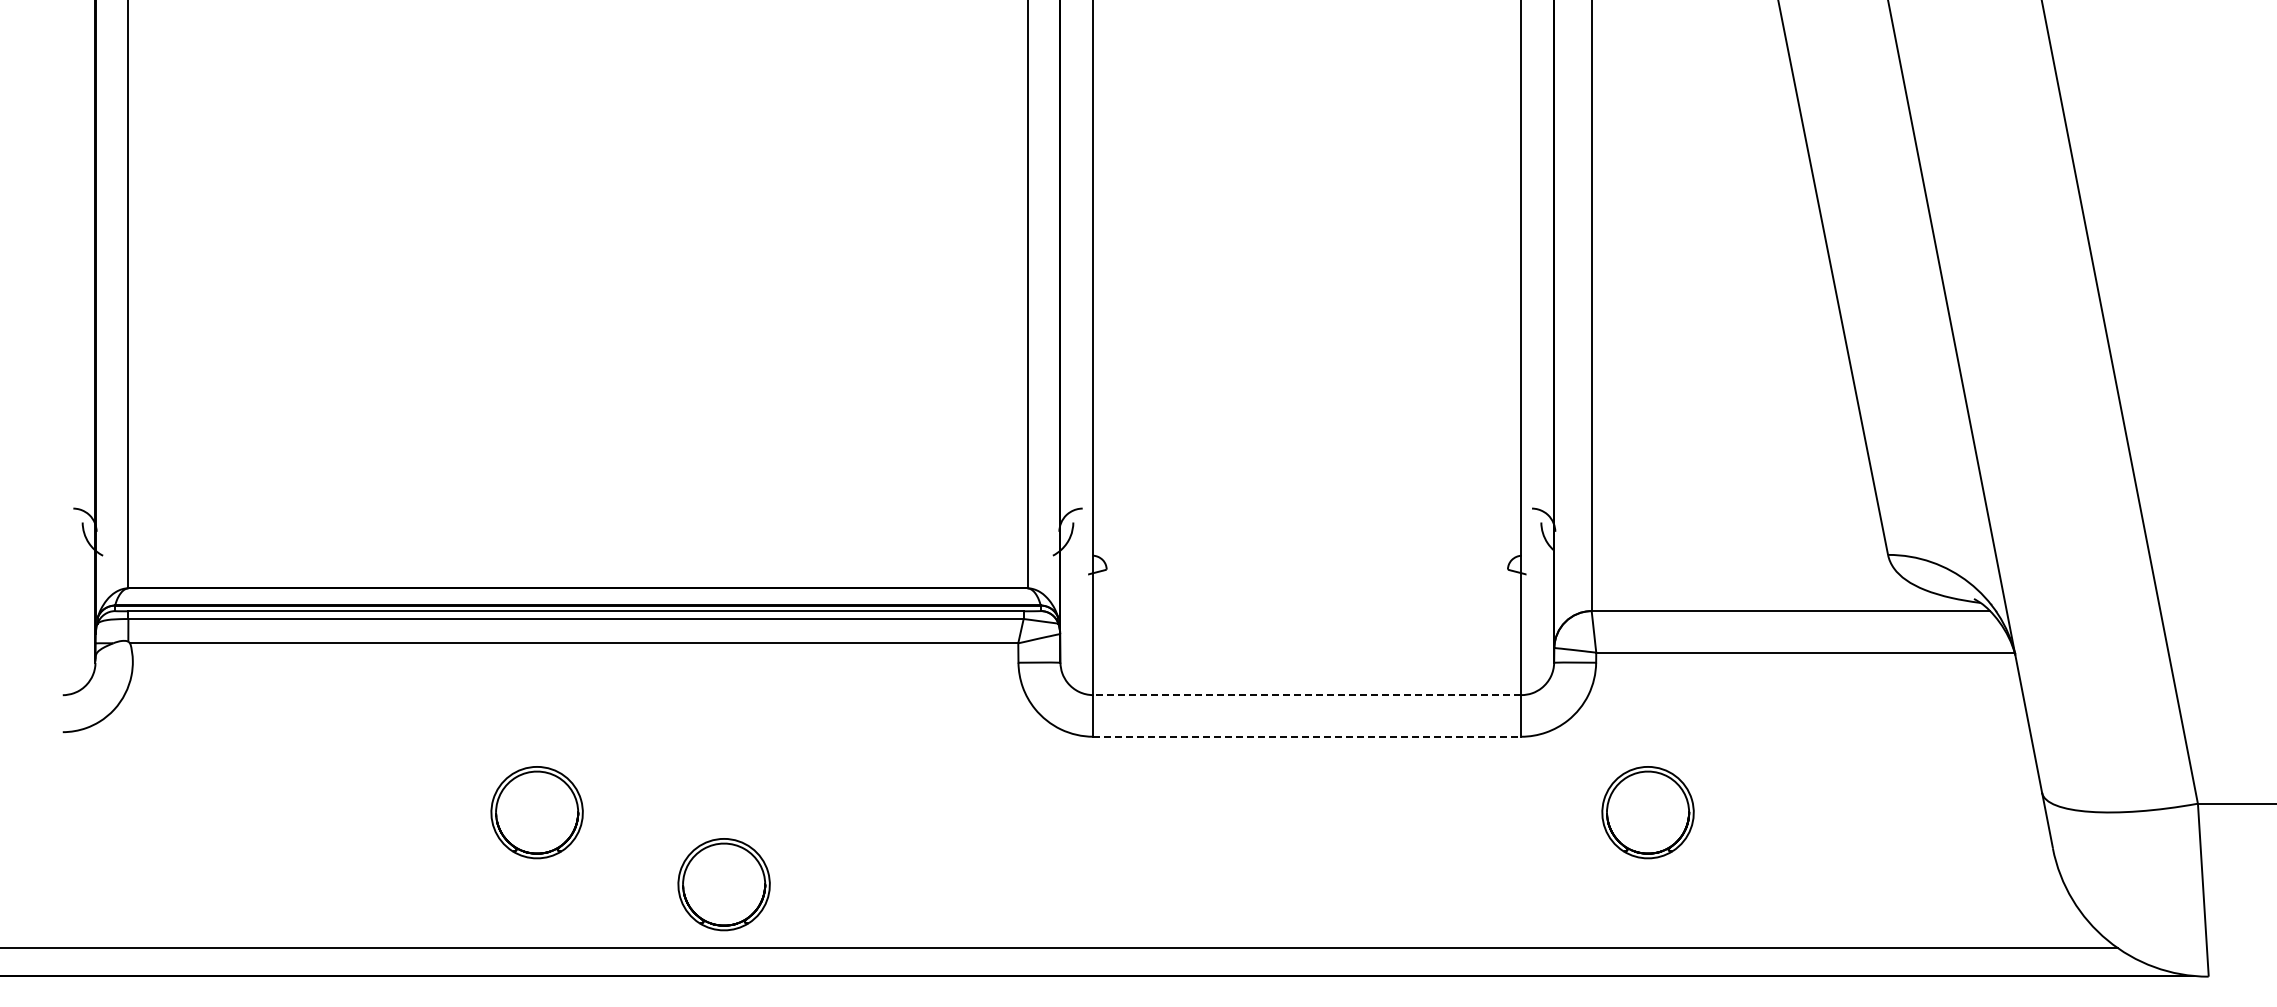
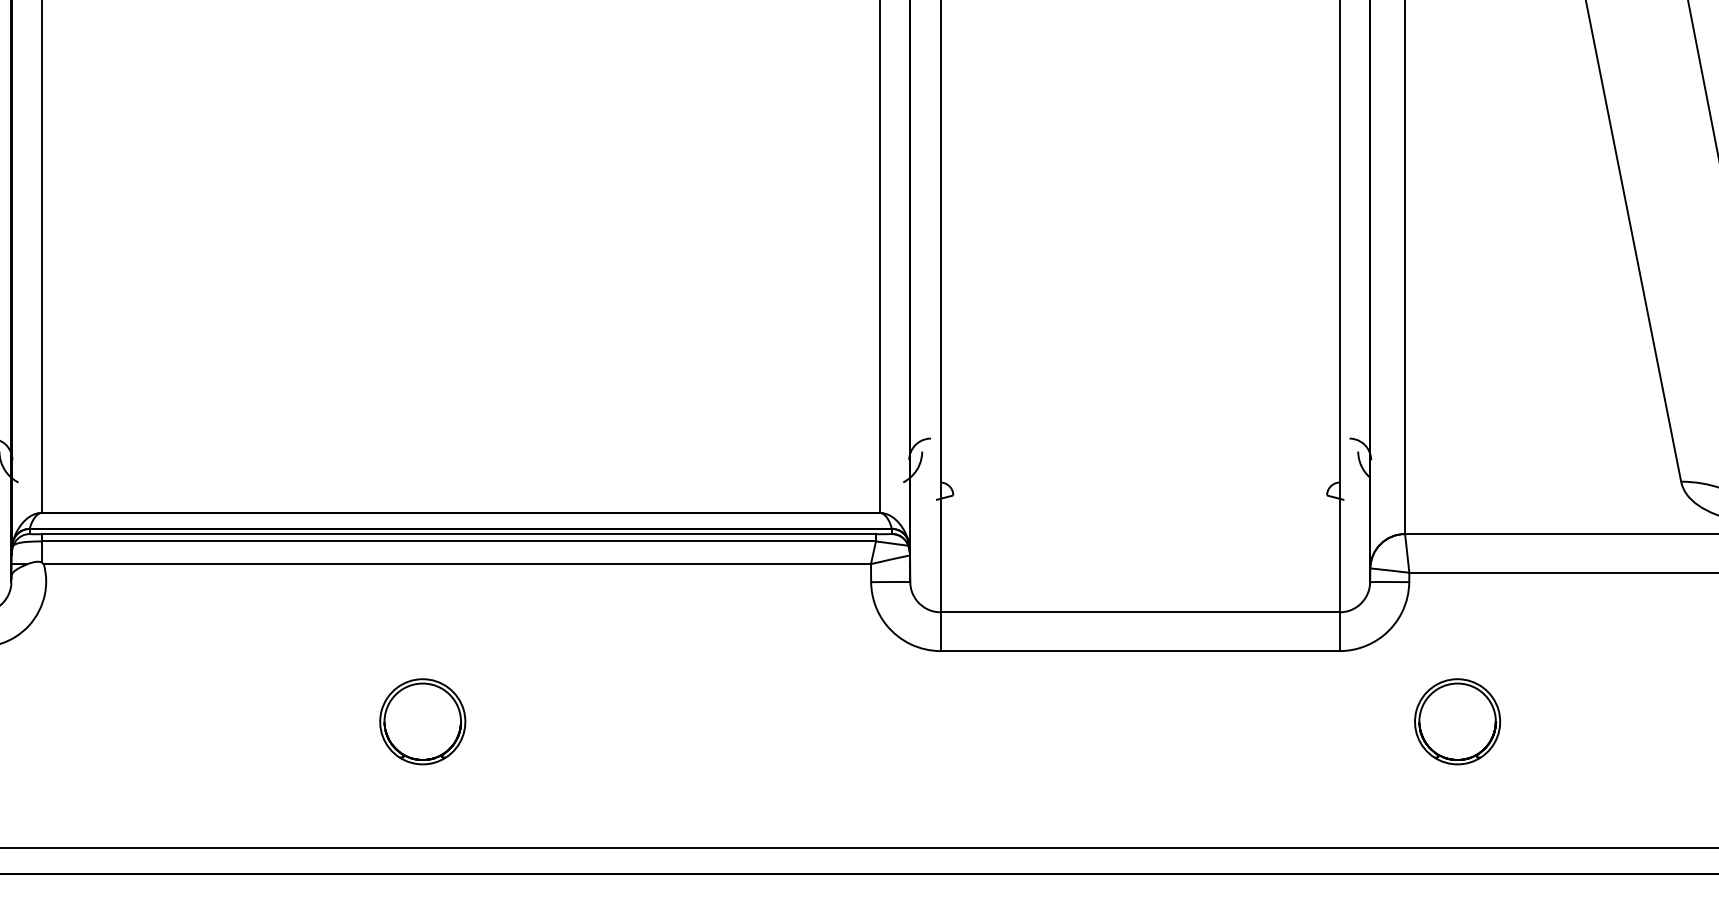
line: (1306, 695) -> (1139, 612), dashed -> solid
line: (1307, 736) -> (1140, 650), dashed -> solid
part: (723, 884) -> (596, 788), removed

